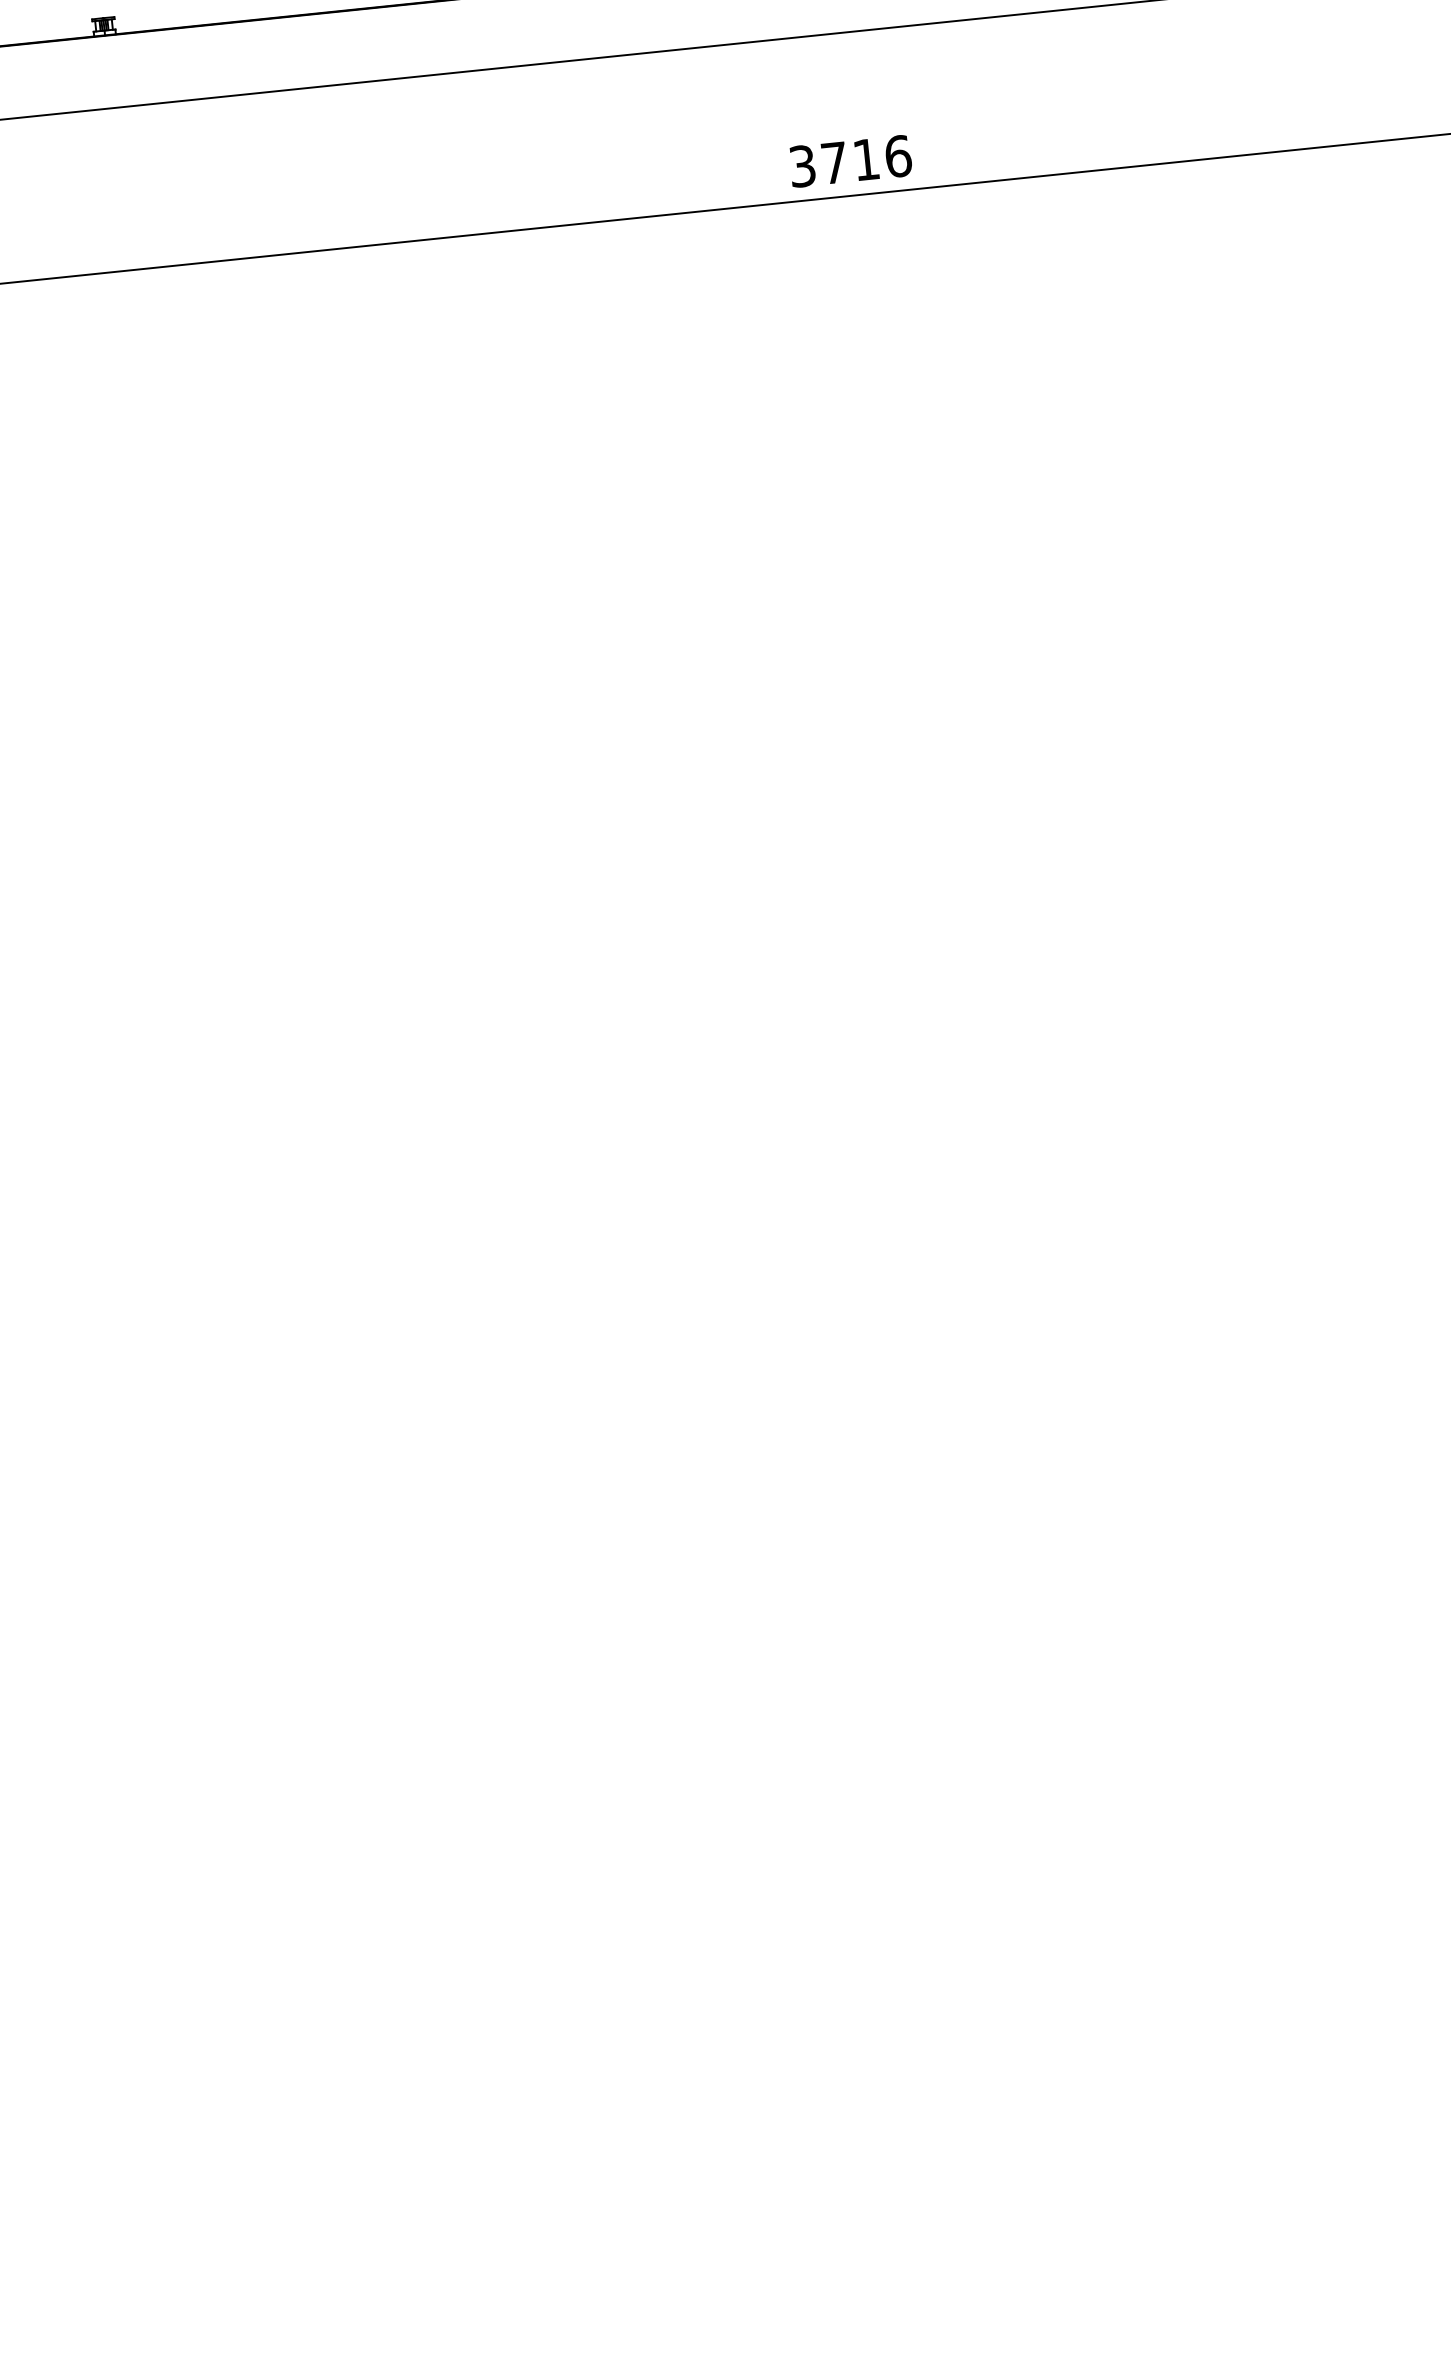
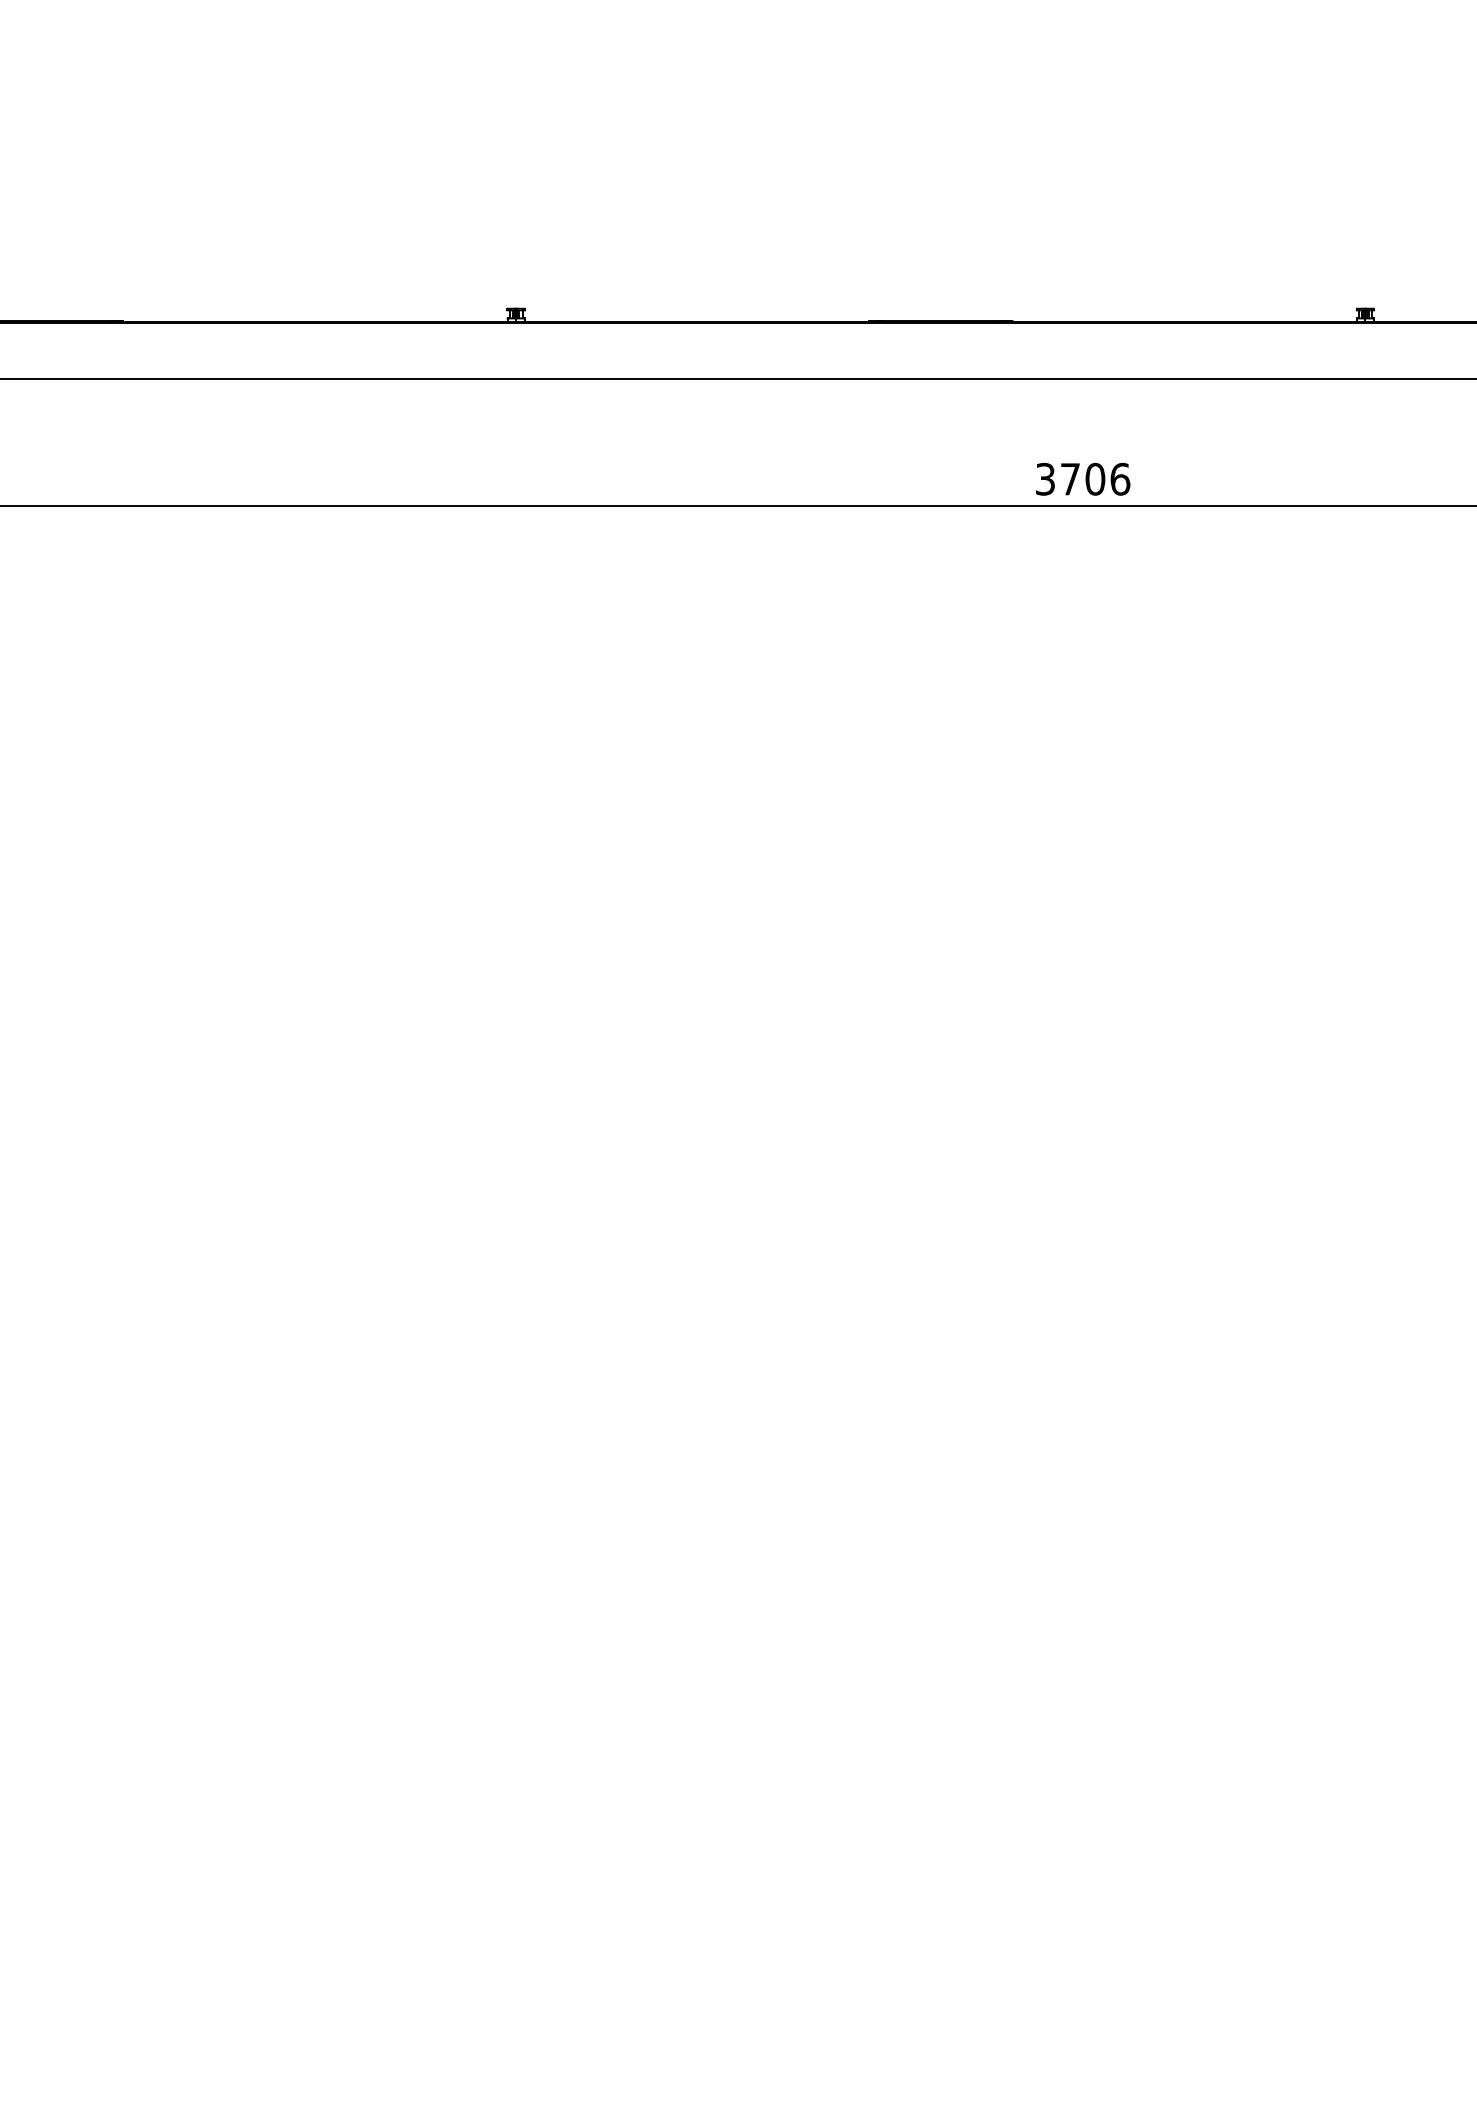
text: (866, 158) -> (1095, 478), 3716 -> 3706

